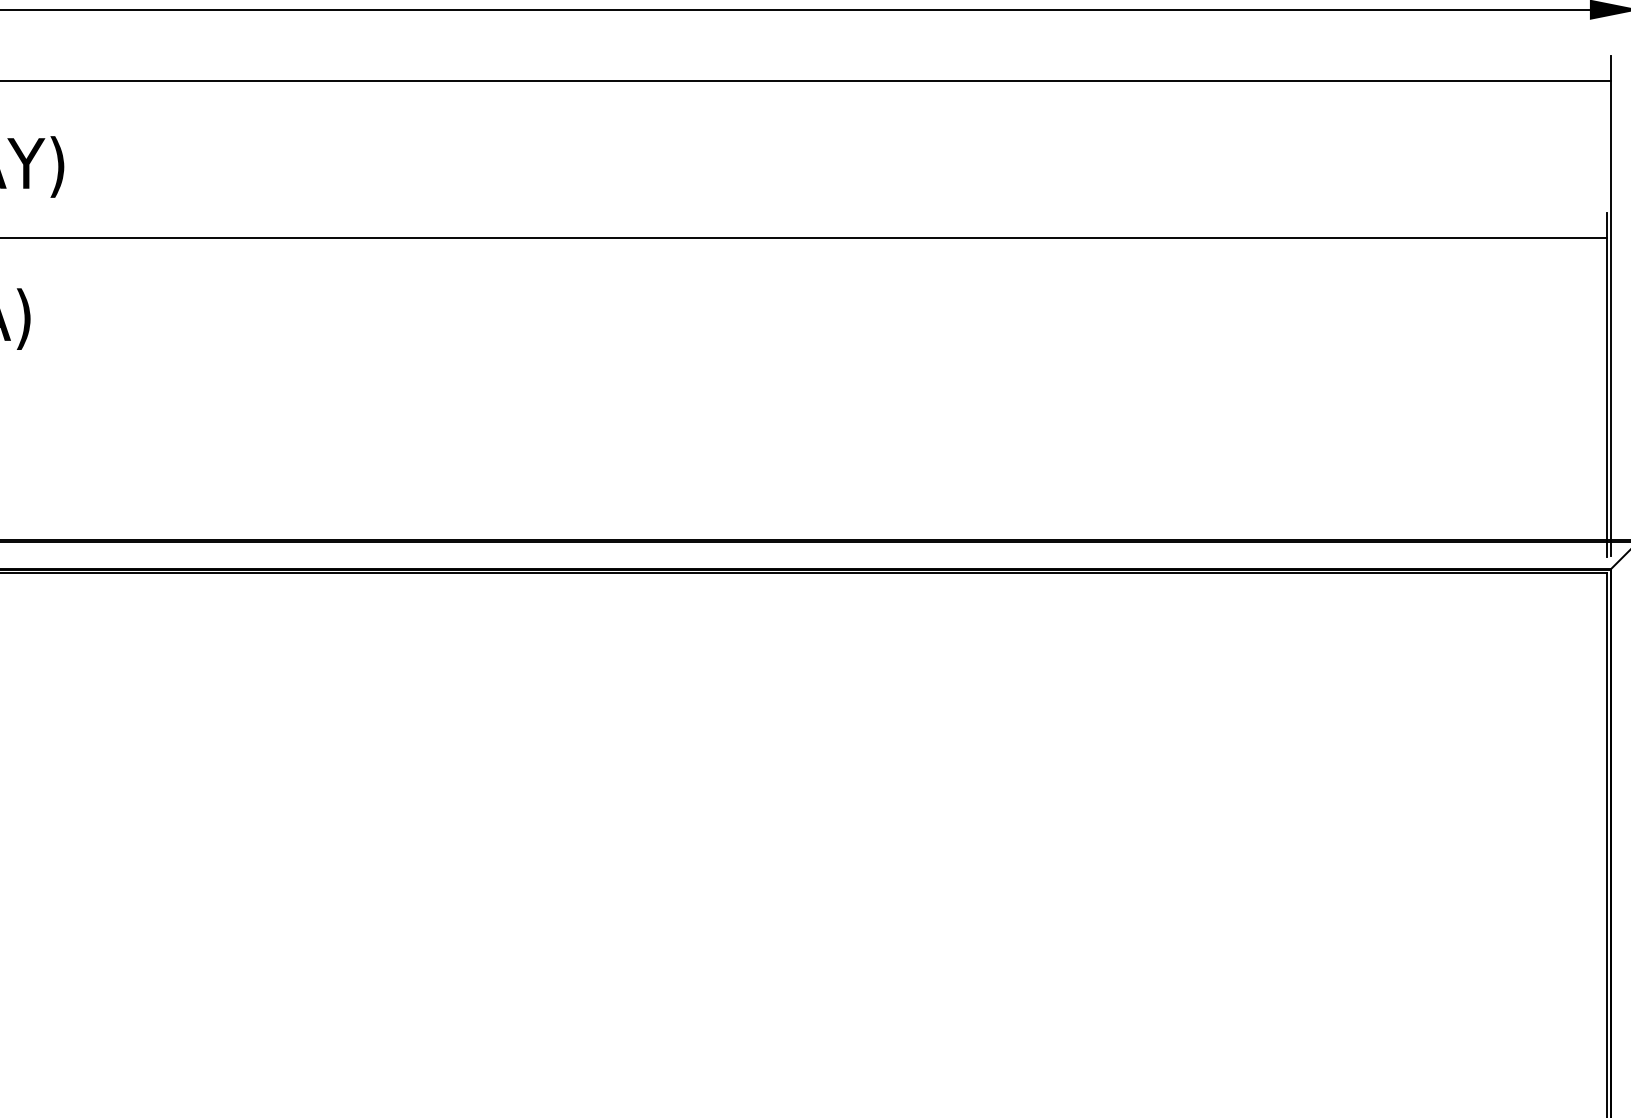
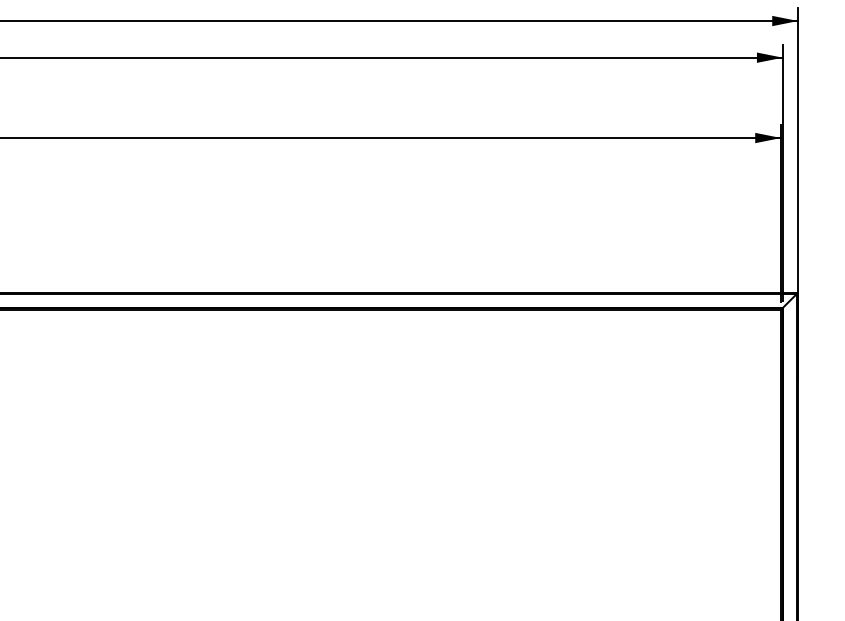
fill: (1584, 80) -> (769, 57), added
fill: (1582, 236) -> (768, 137), added

